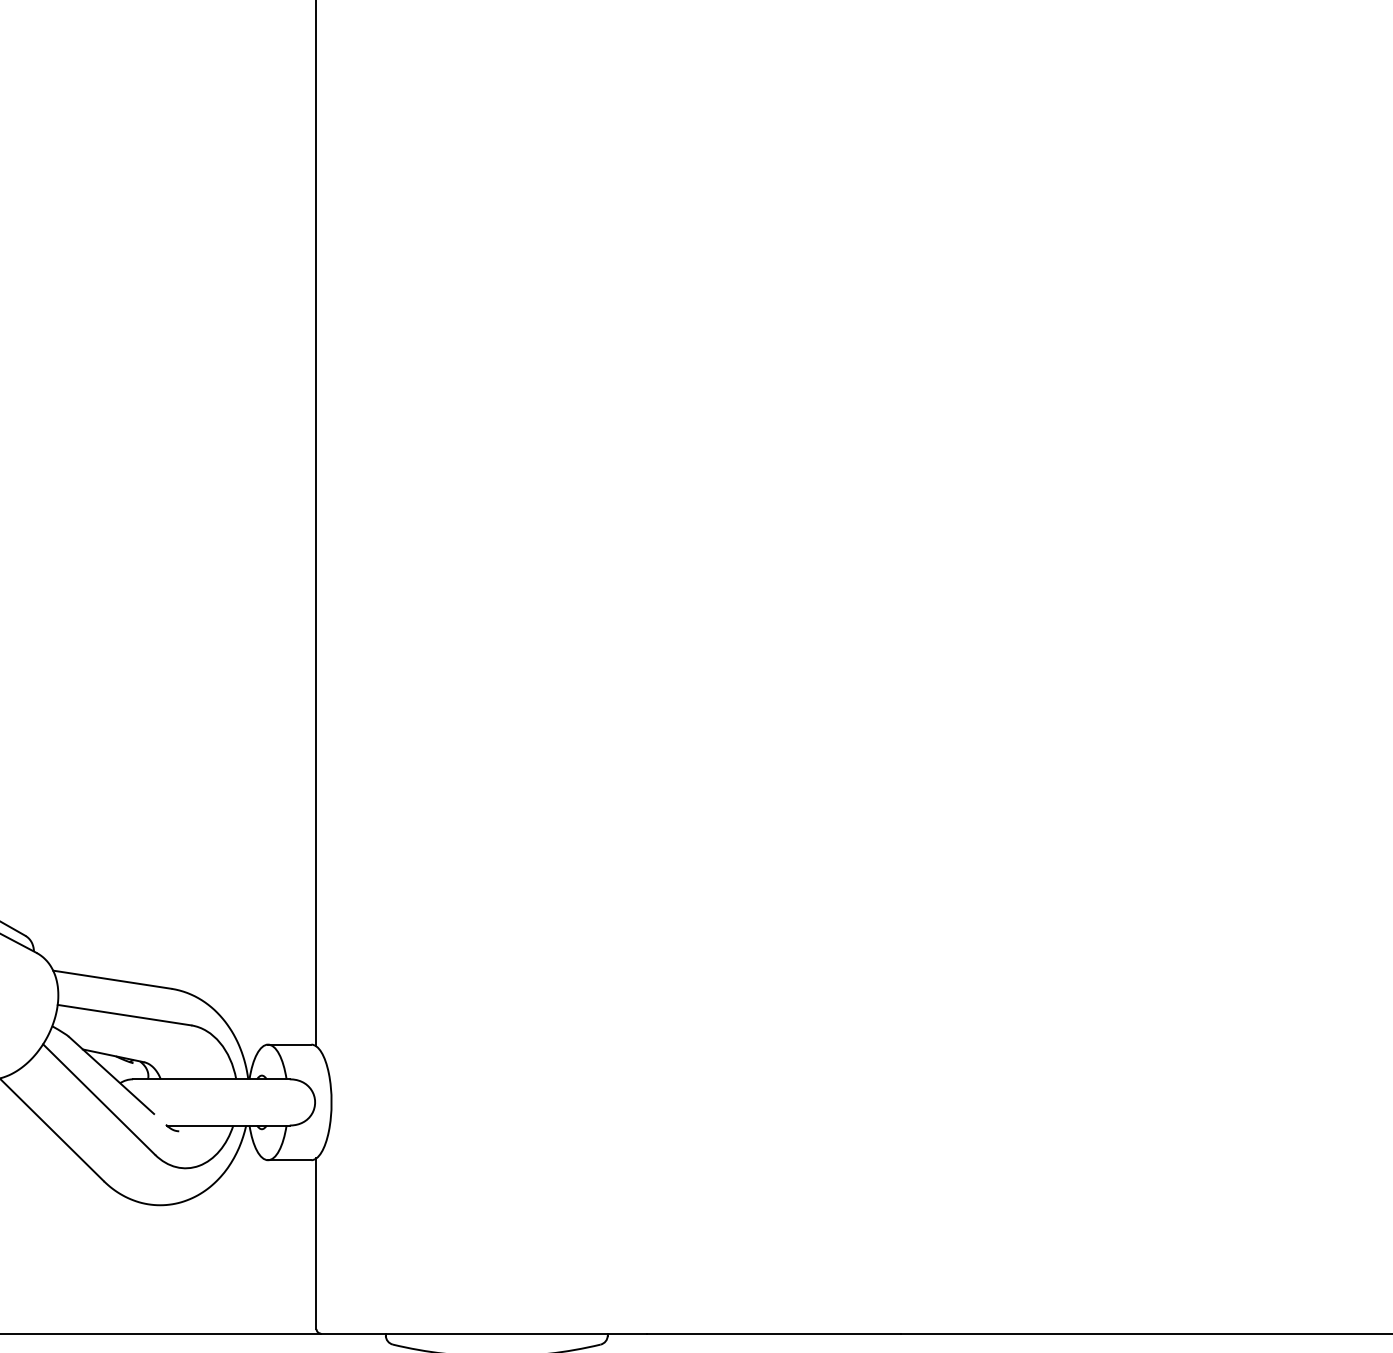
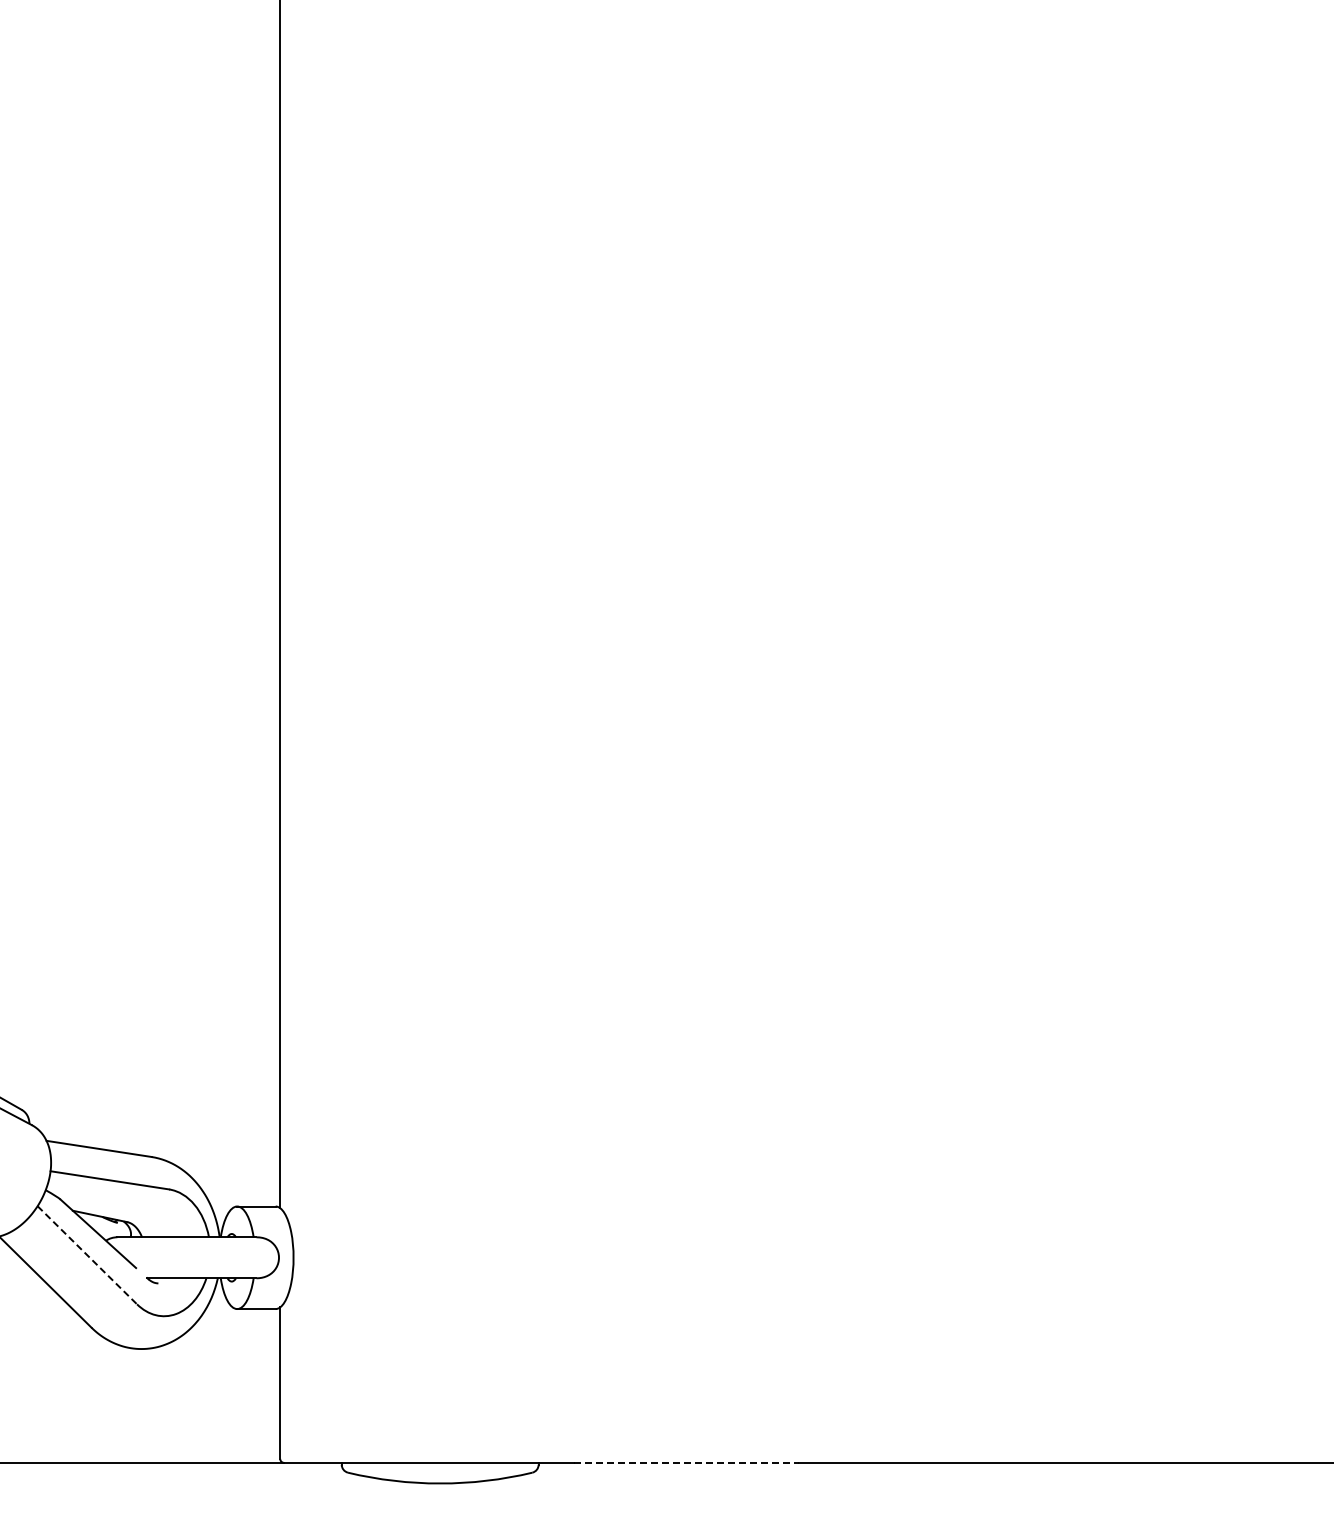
line: (99, 1099) -> (87, 1255), solid -> dashed
line: (774, 1333) -> (686, 1462), solid -> dashed

